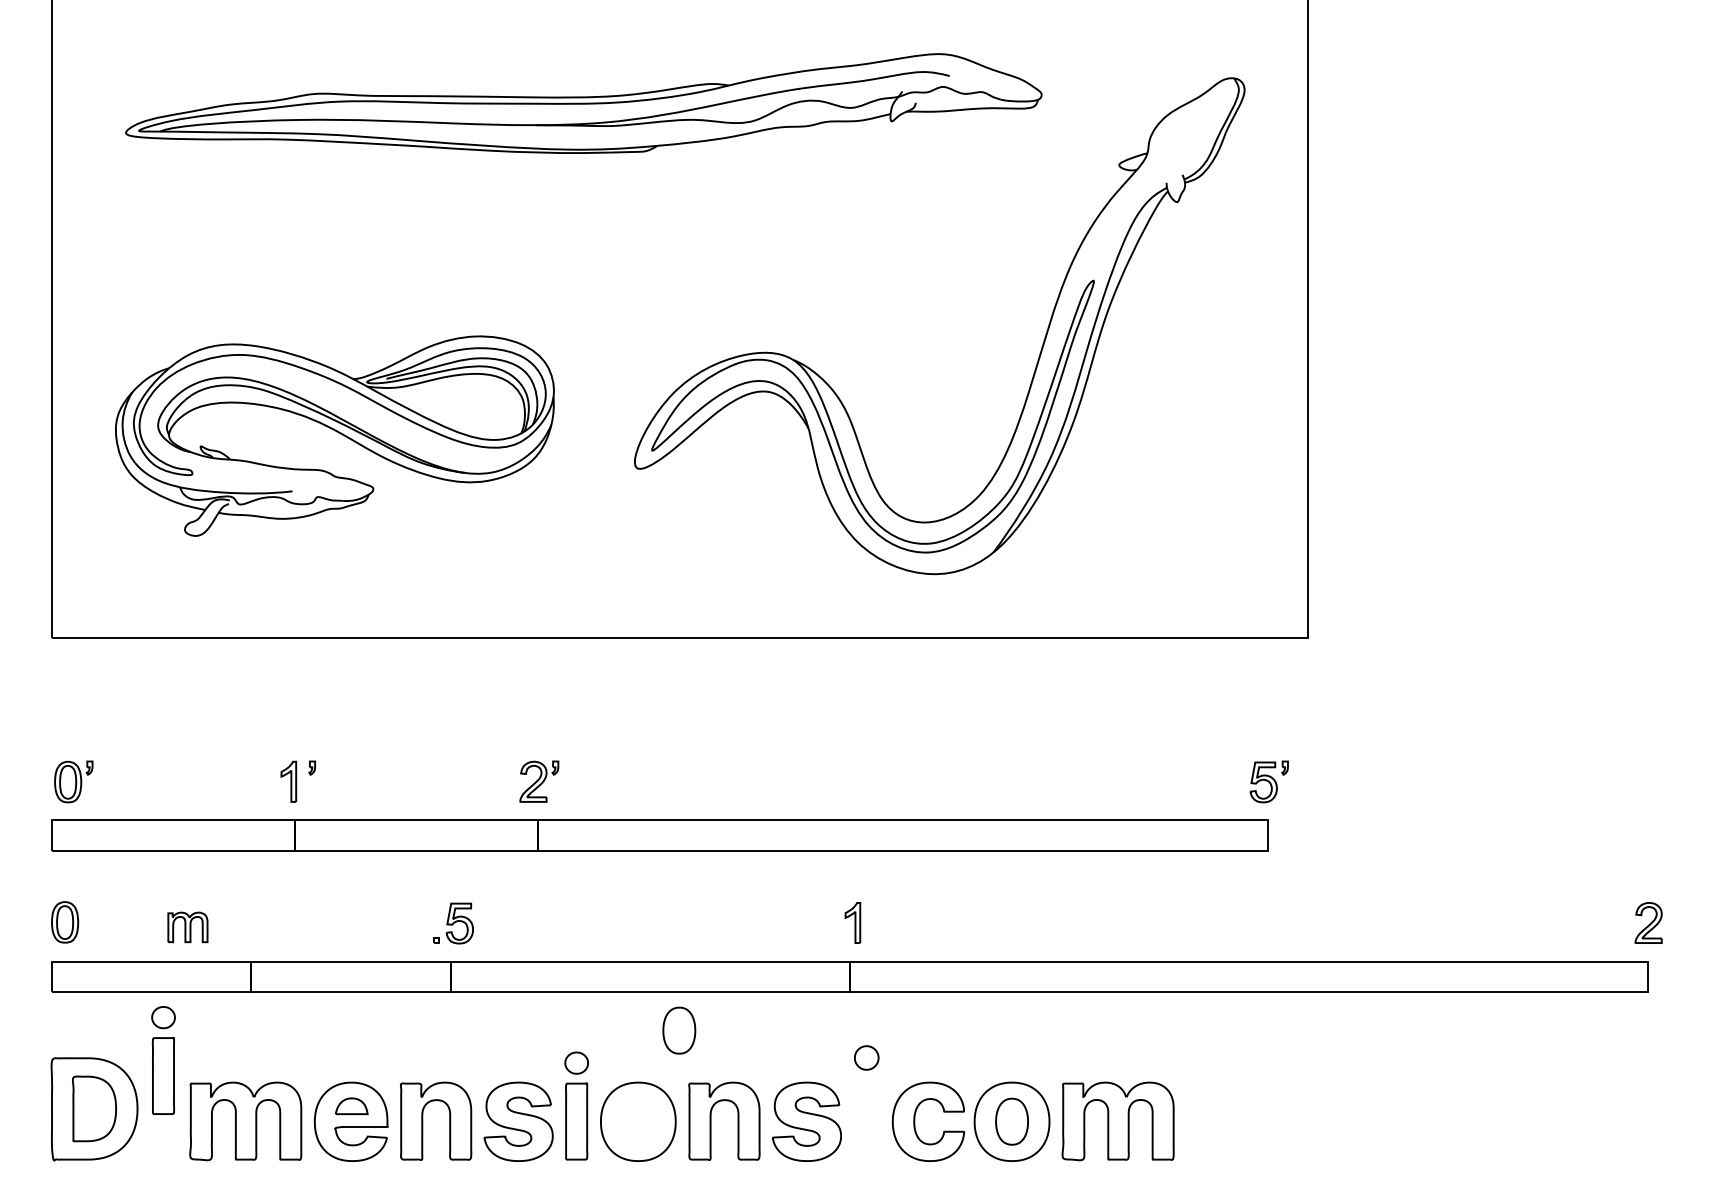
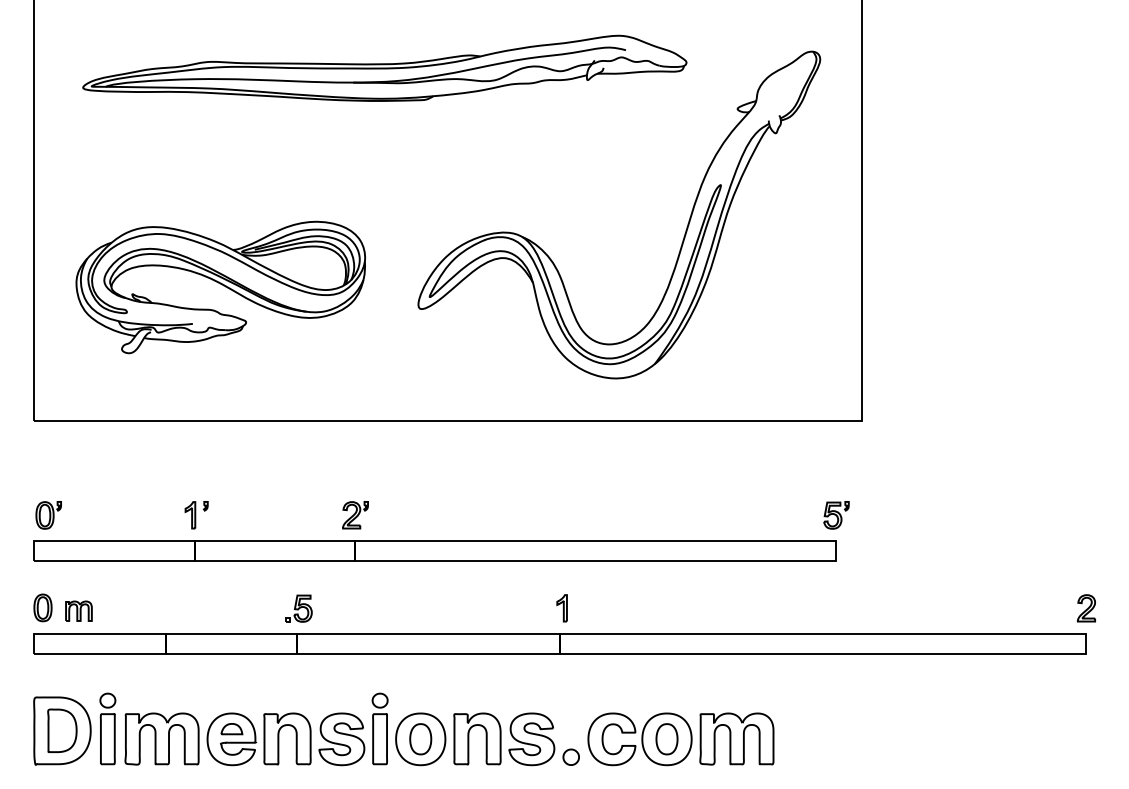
part: (187, 926) -> (78, 610), moved
part: (678, 1031) -> (420, 739), moved
part: (865, 1056) -> (570, 756), moved
part: (162, 1059) -> (107, 728), moved

